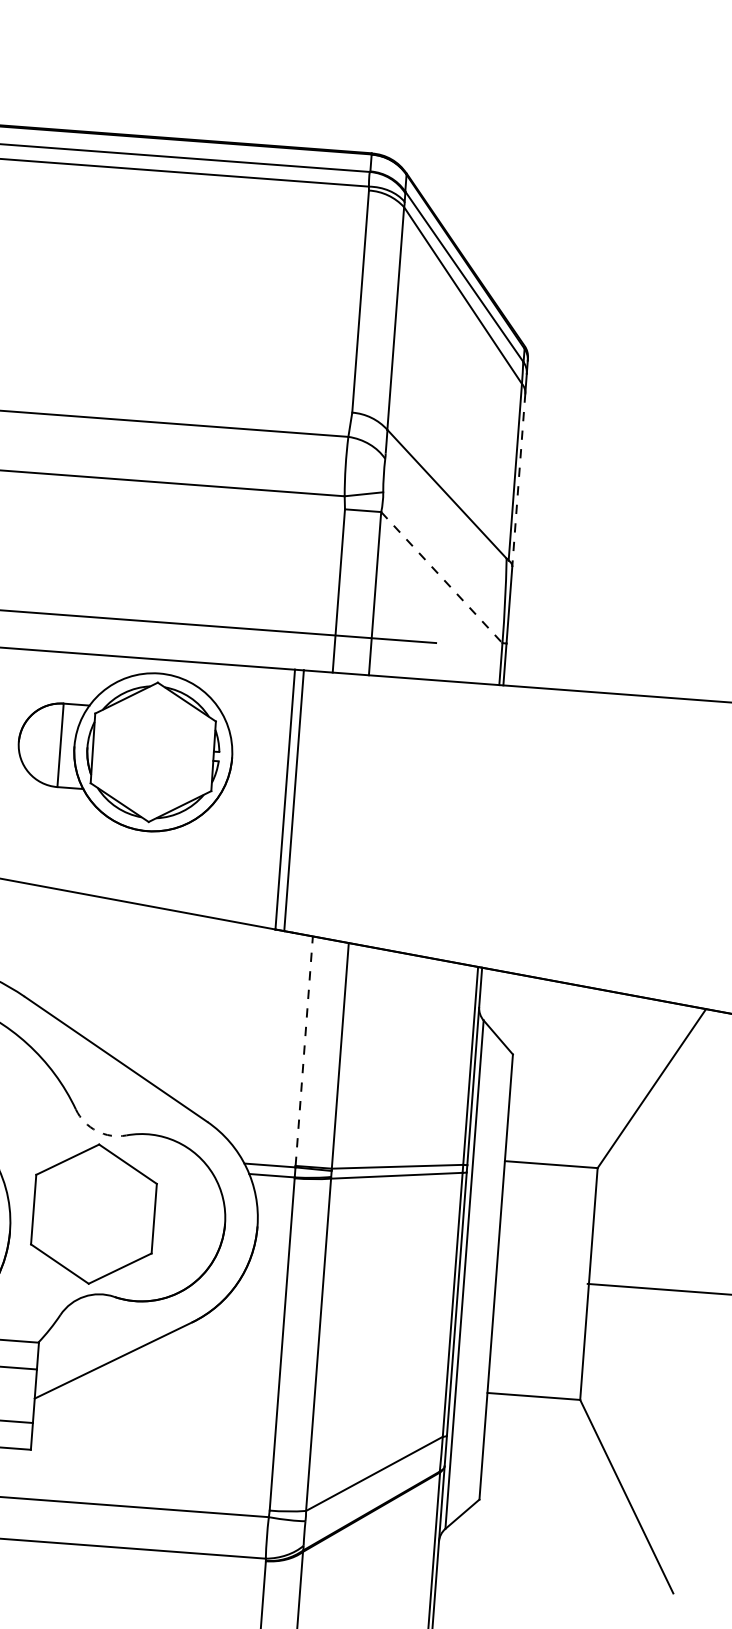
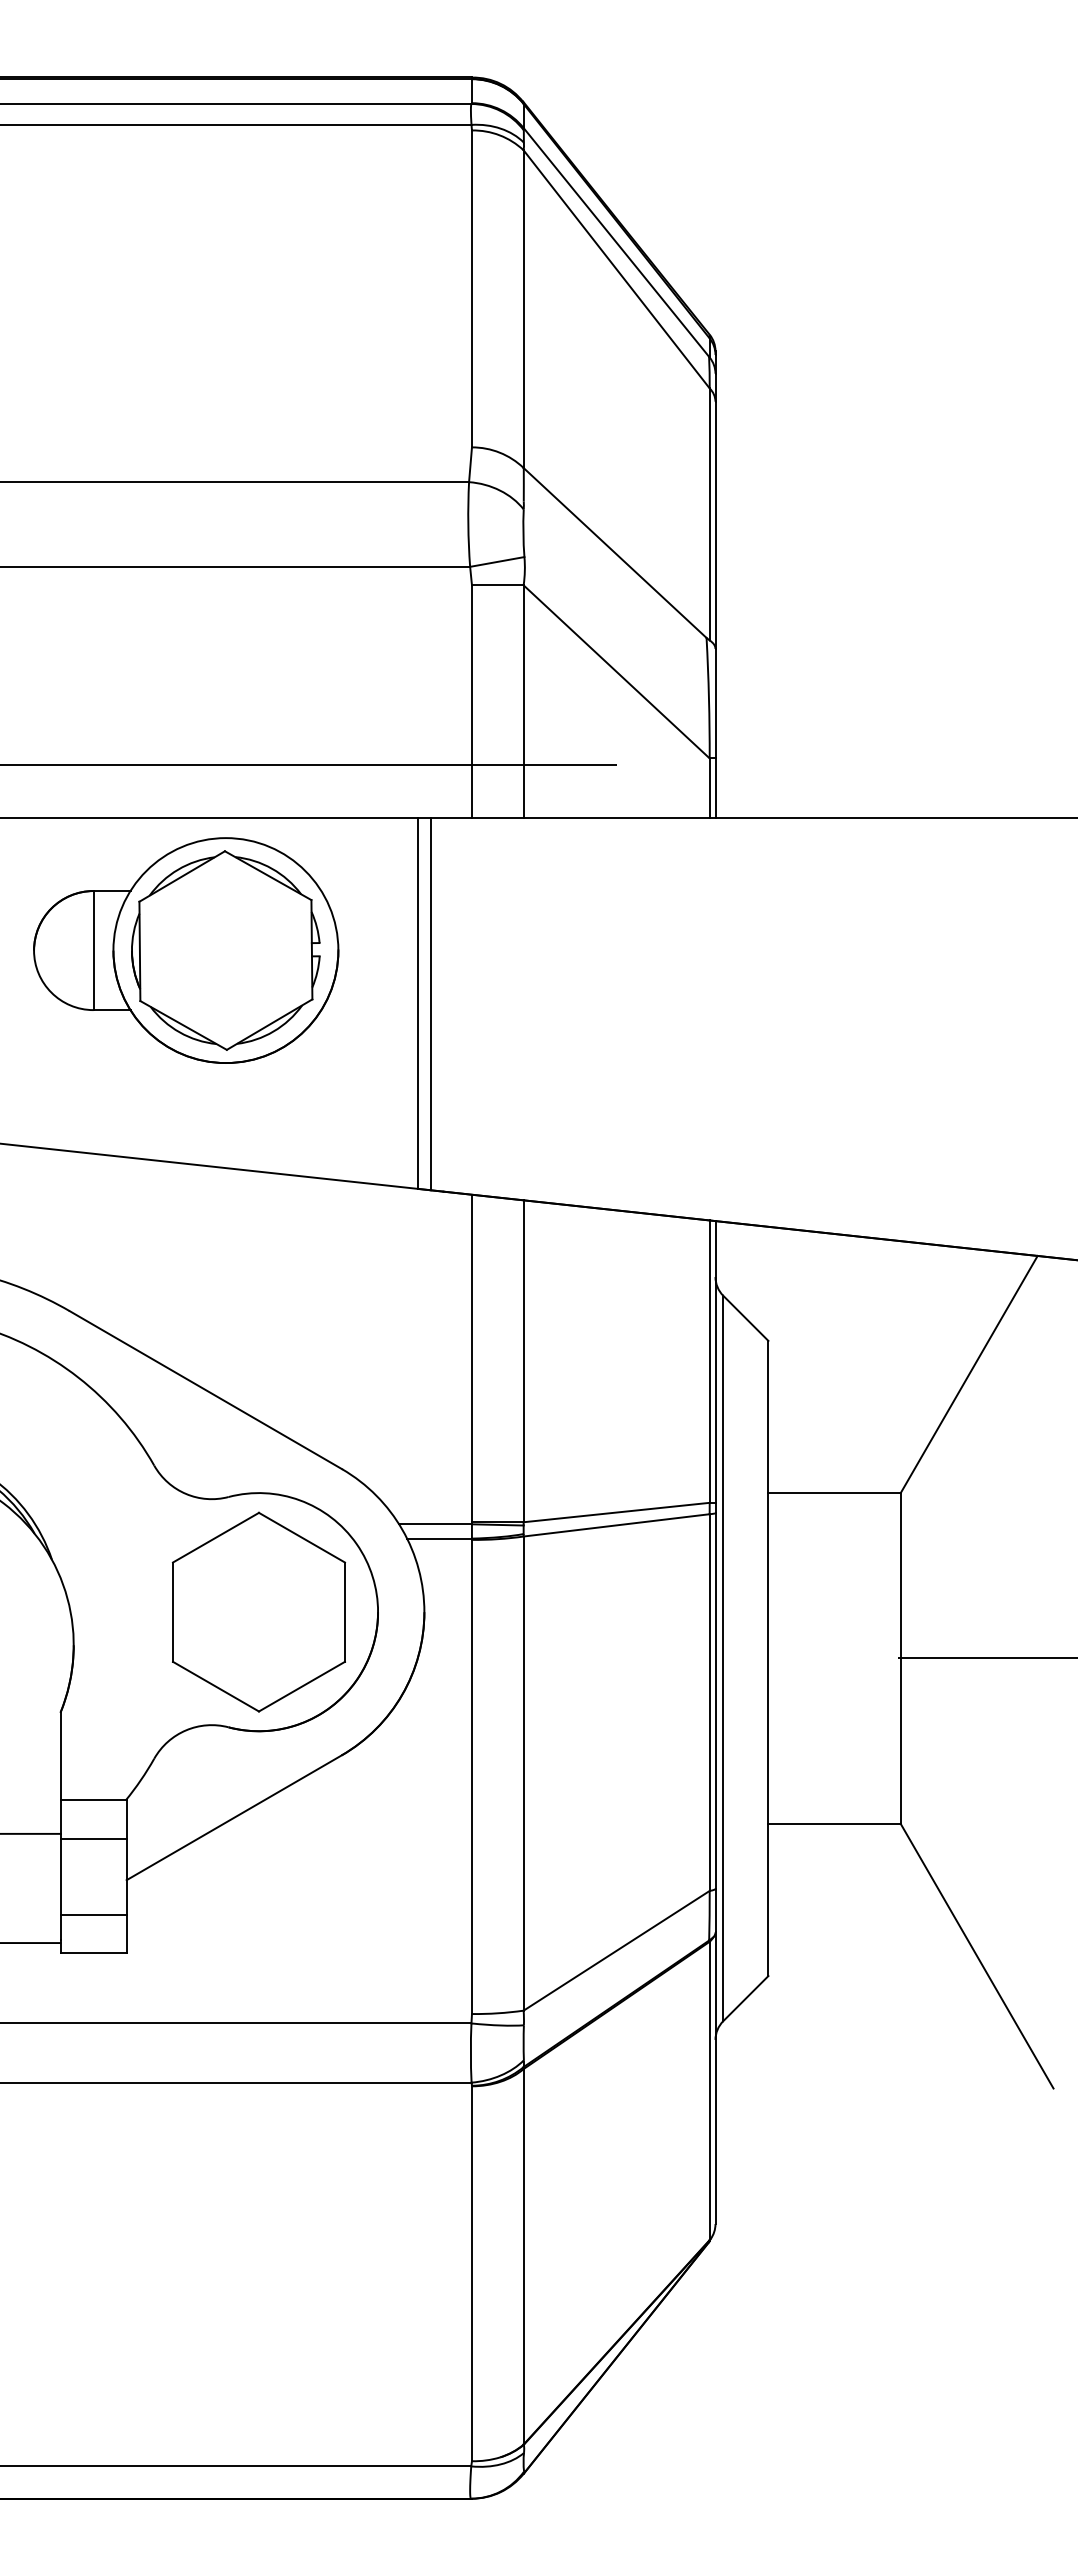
line: (518, 480) -> (715, 525), dashed -> solid
line: (442, 578) -> (617, 672), dashed -> solid
line: (303, 1051) -> (471, 1358), dashed -> solid
arc: (97, 1130) -> (186, 1493), dashed -> solid
part: (94, 1213) -> (259, 1611), moved

